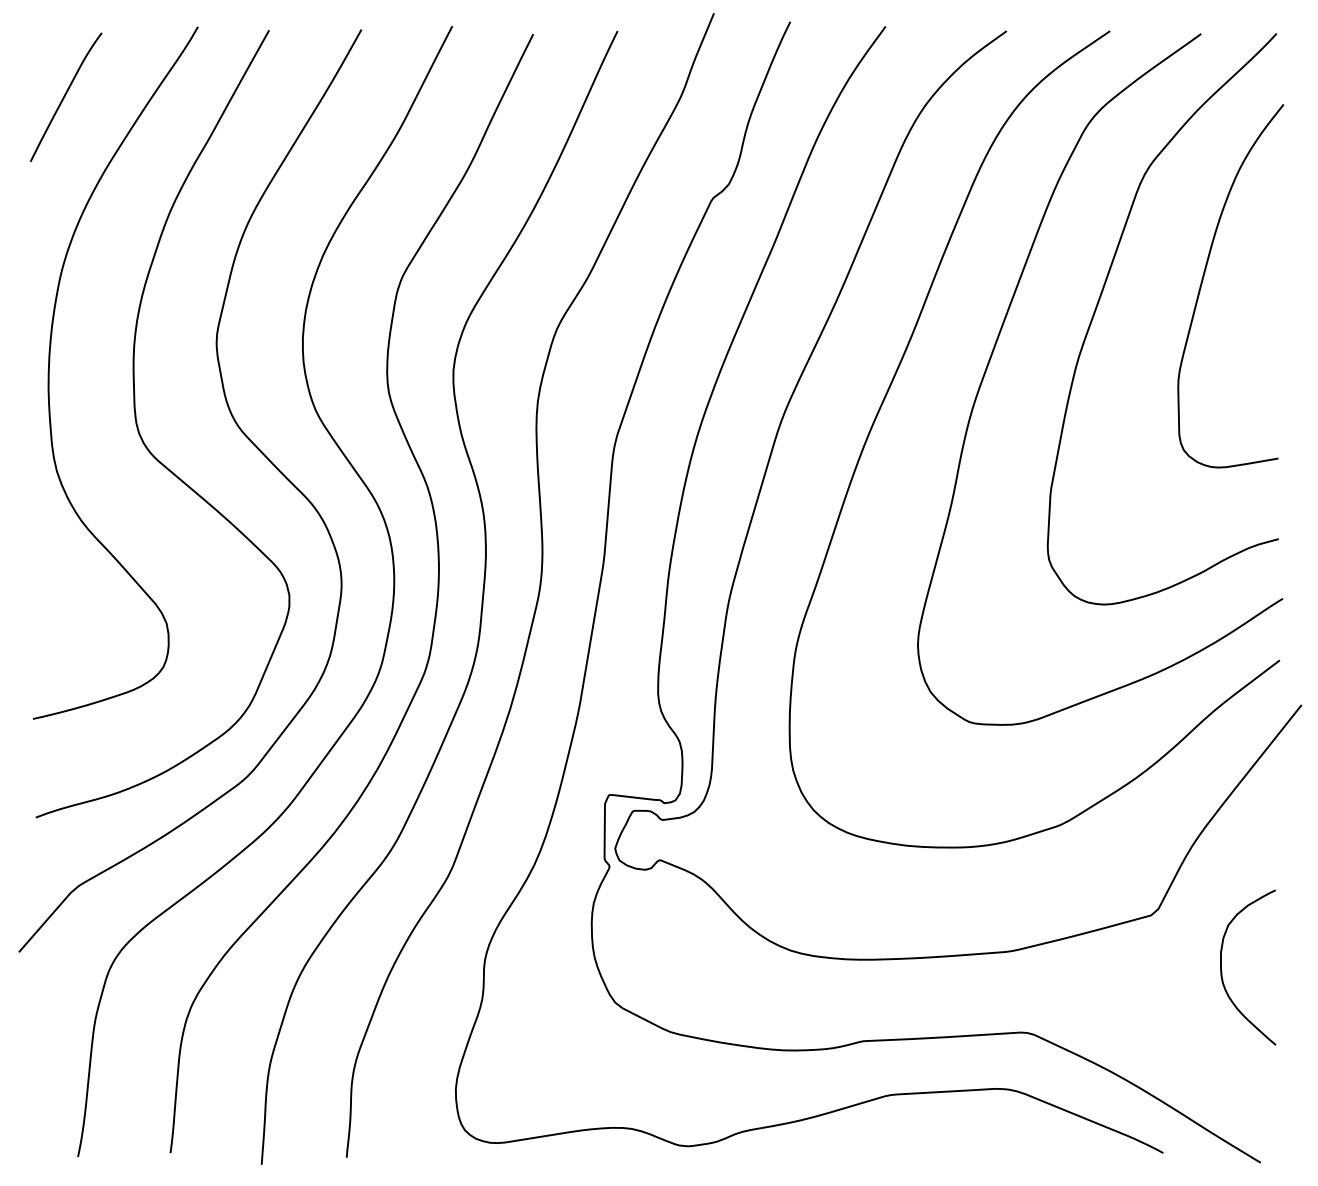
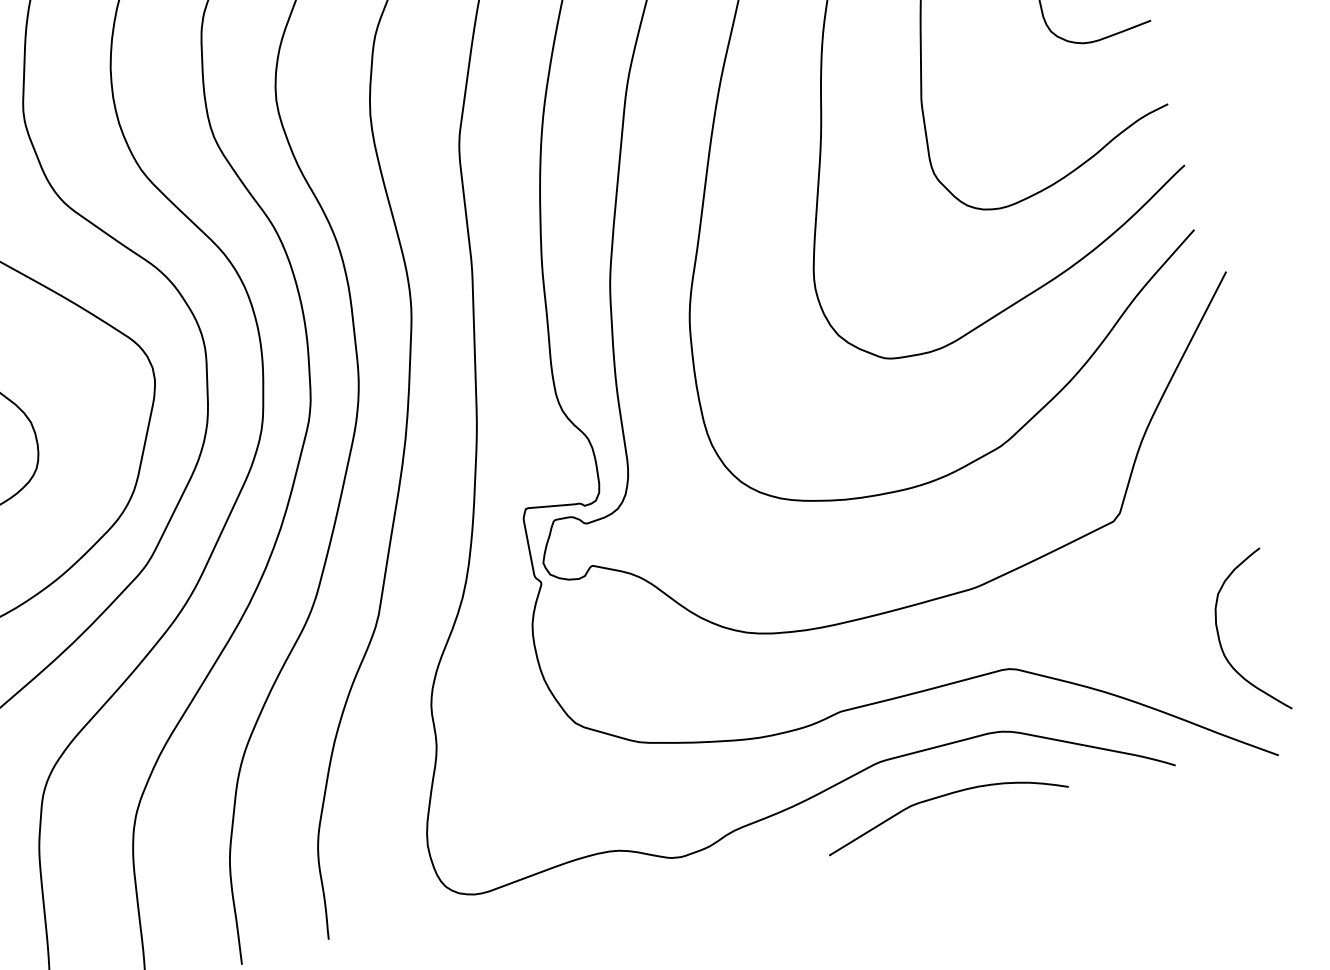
curve: (1222, 971) -> (1221, 643), moved
curve: (940, 1139) -> (941, 797), added

